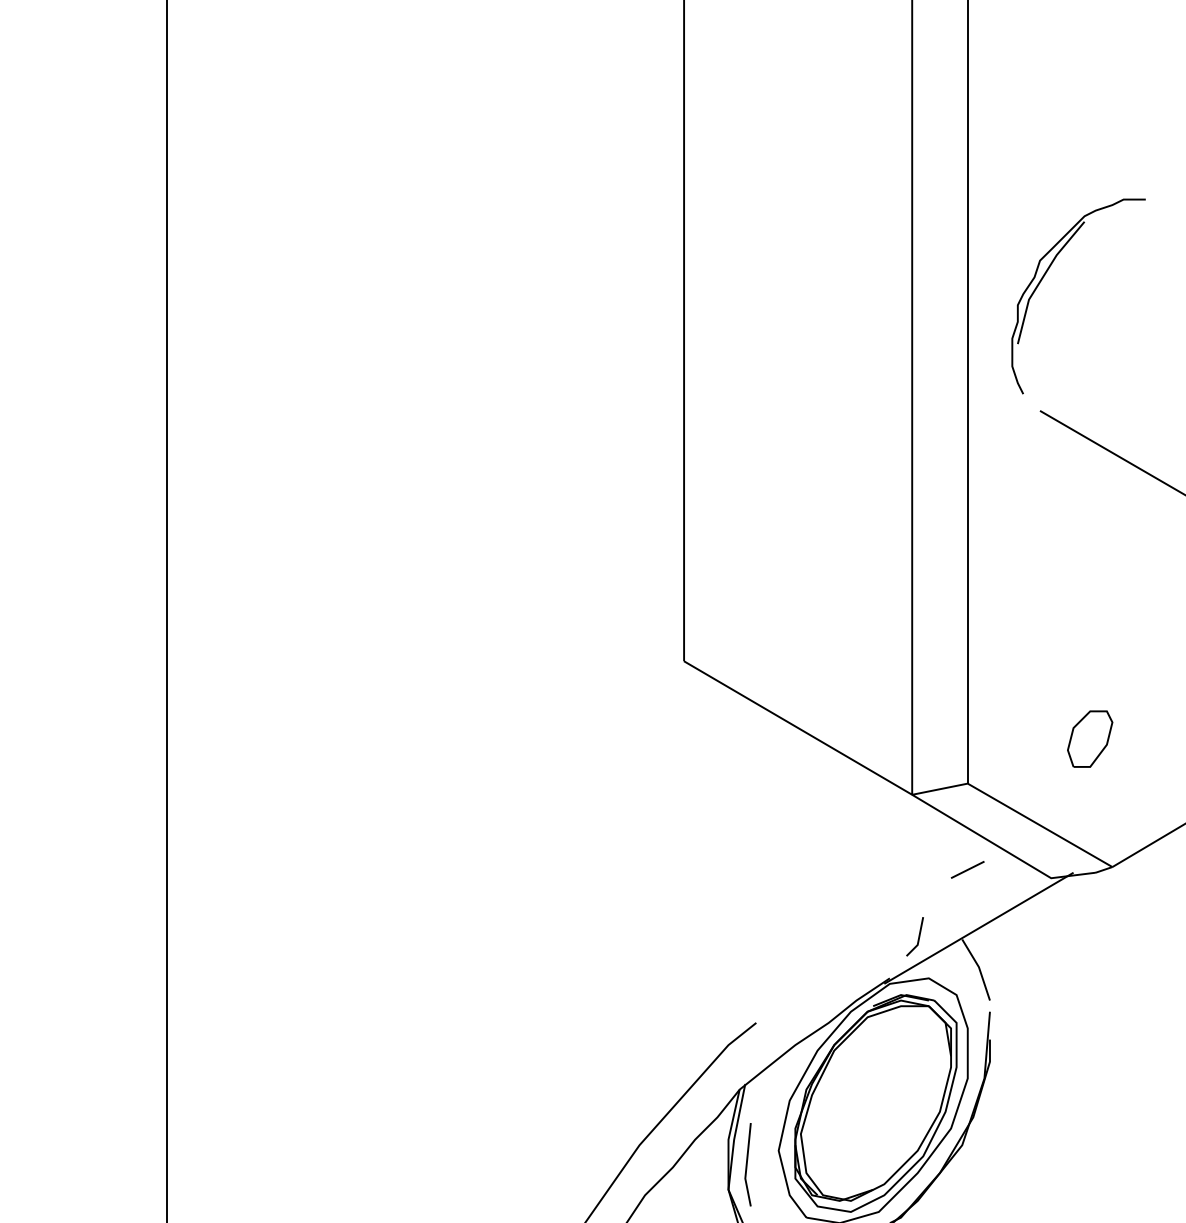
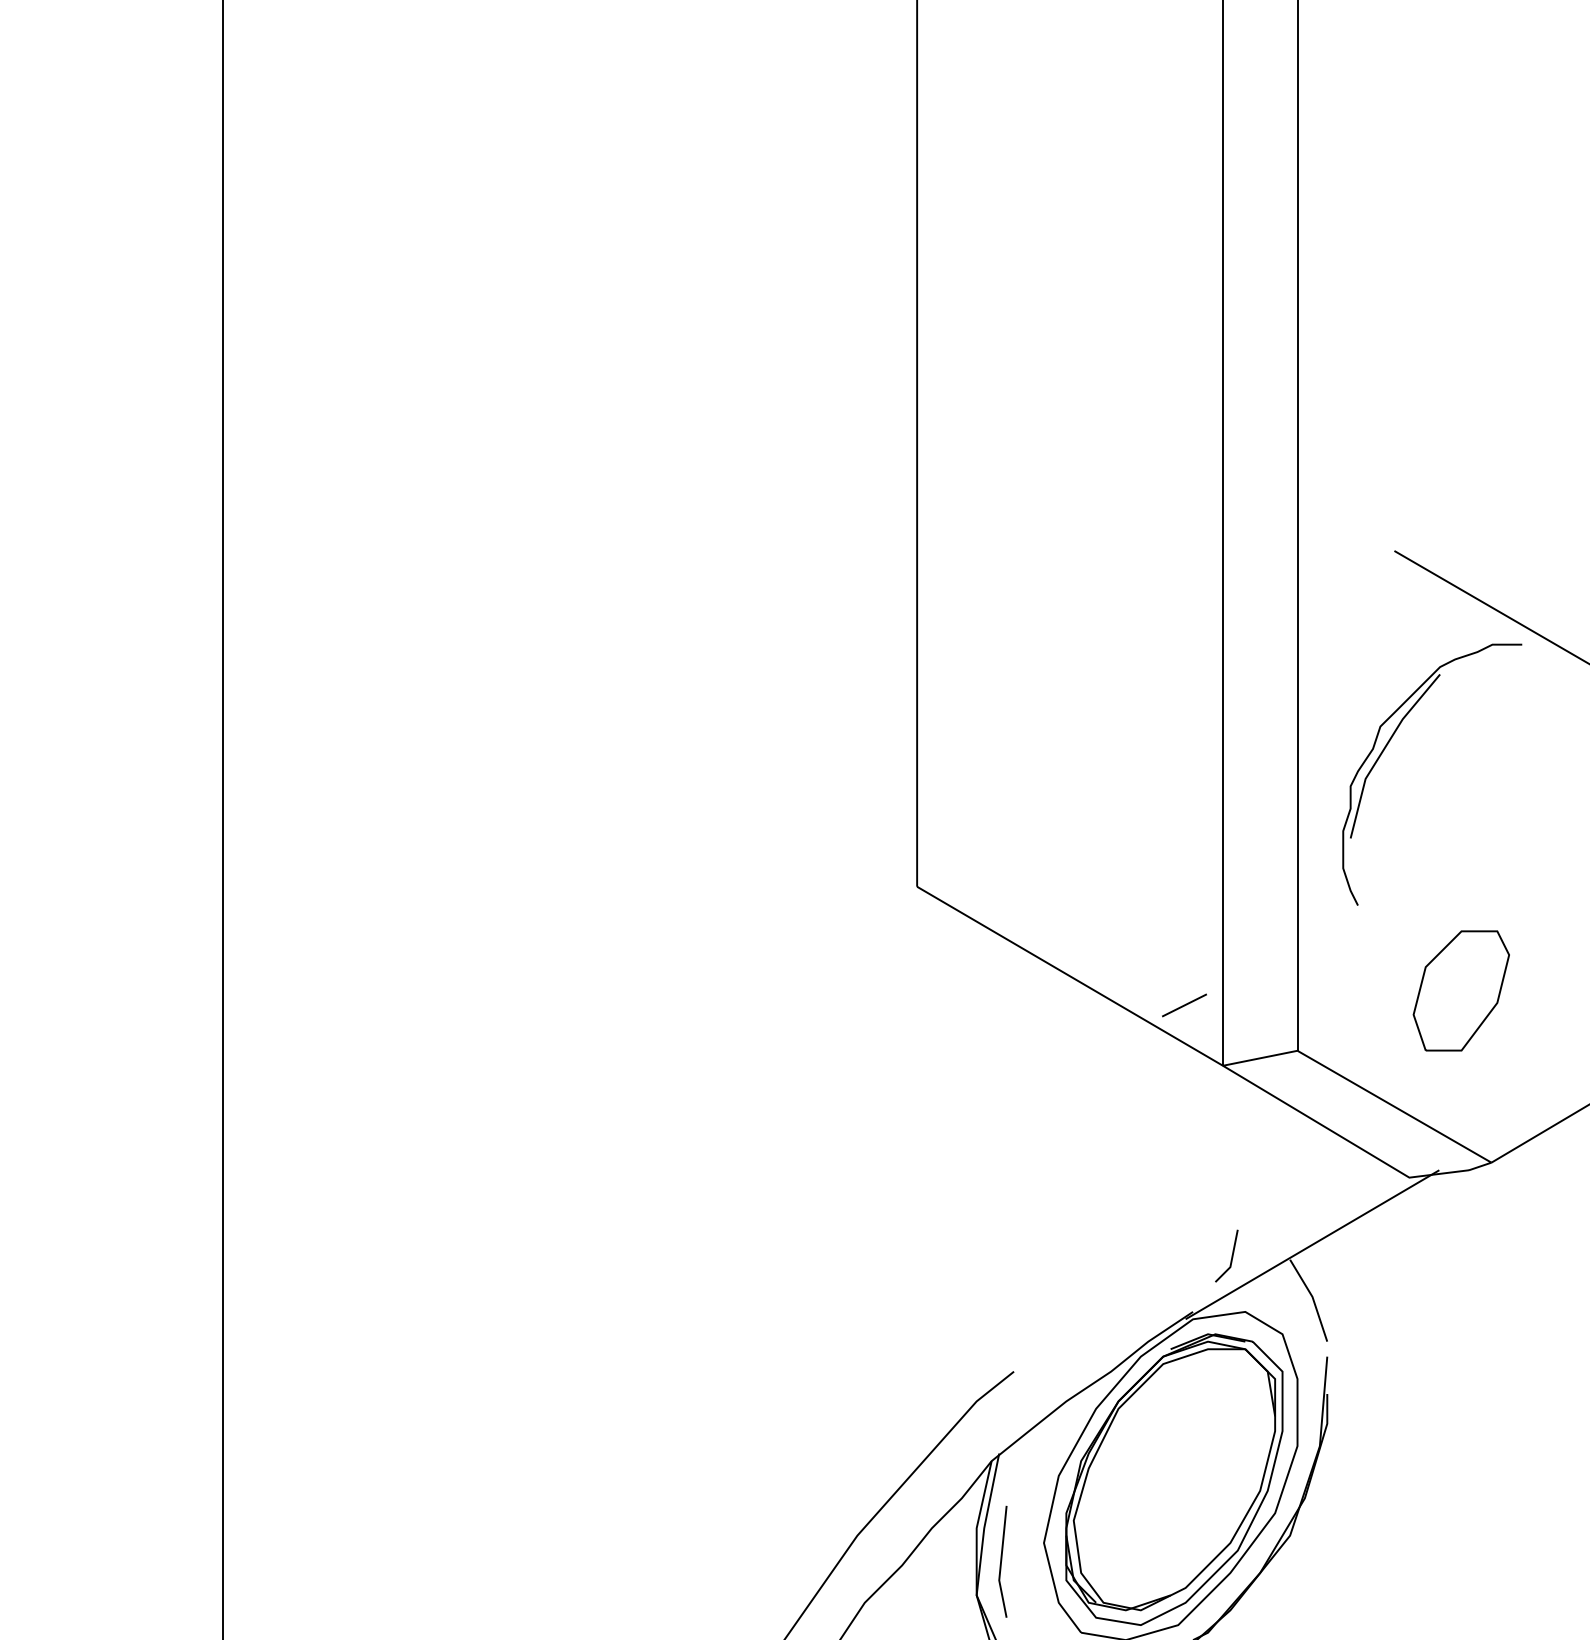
part: (1046, 274) -> (1388, 744), moved
part: (1090, 739) -> (1461, 991), size x1.6
line: (967, 869) -> (1184, 1005), moved

